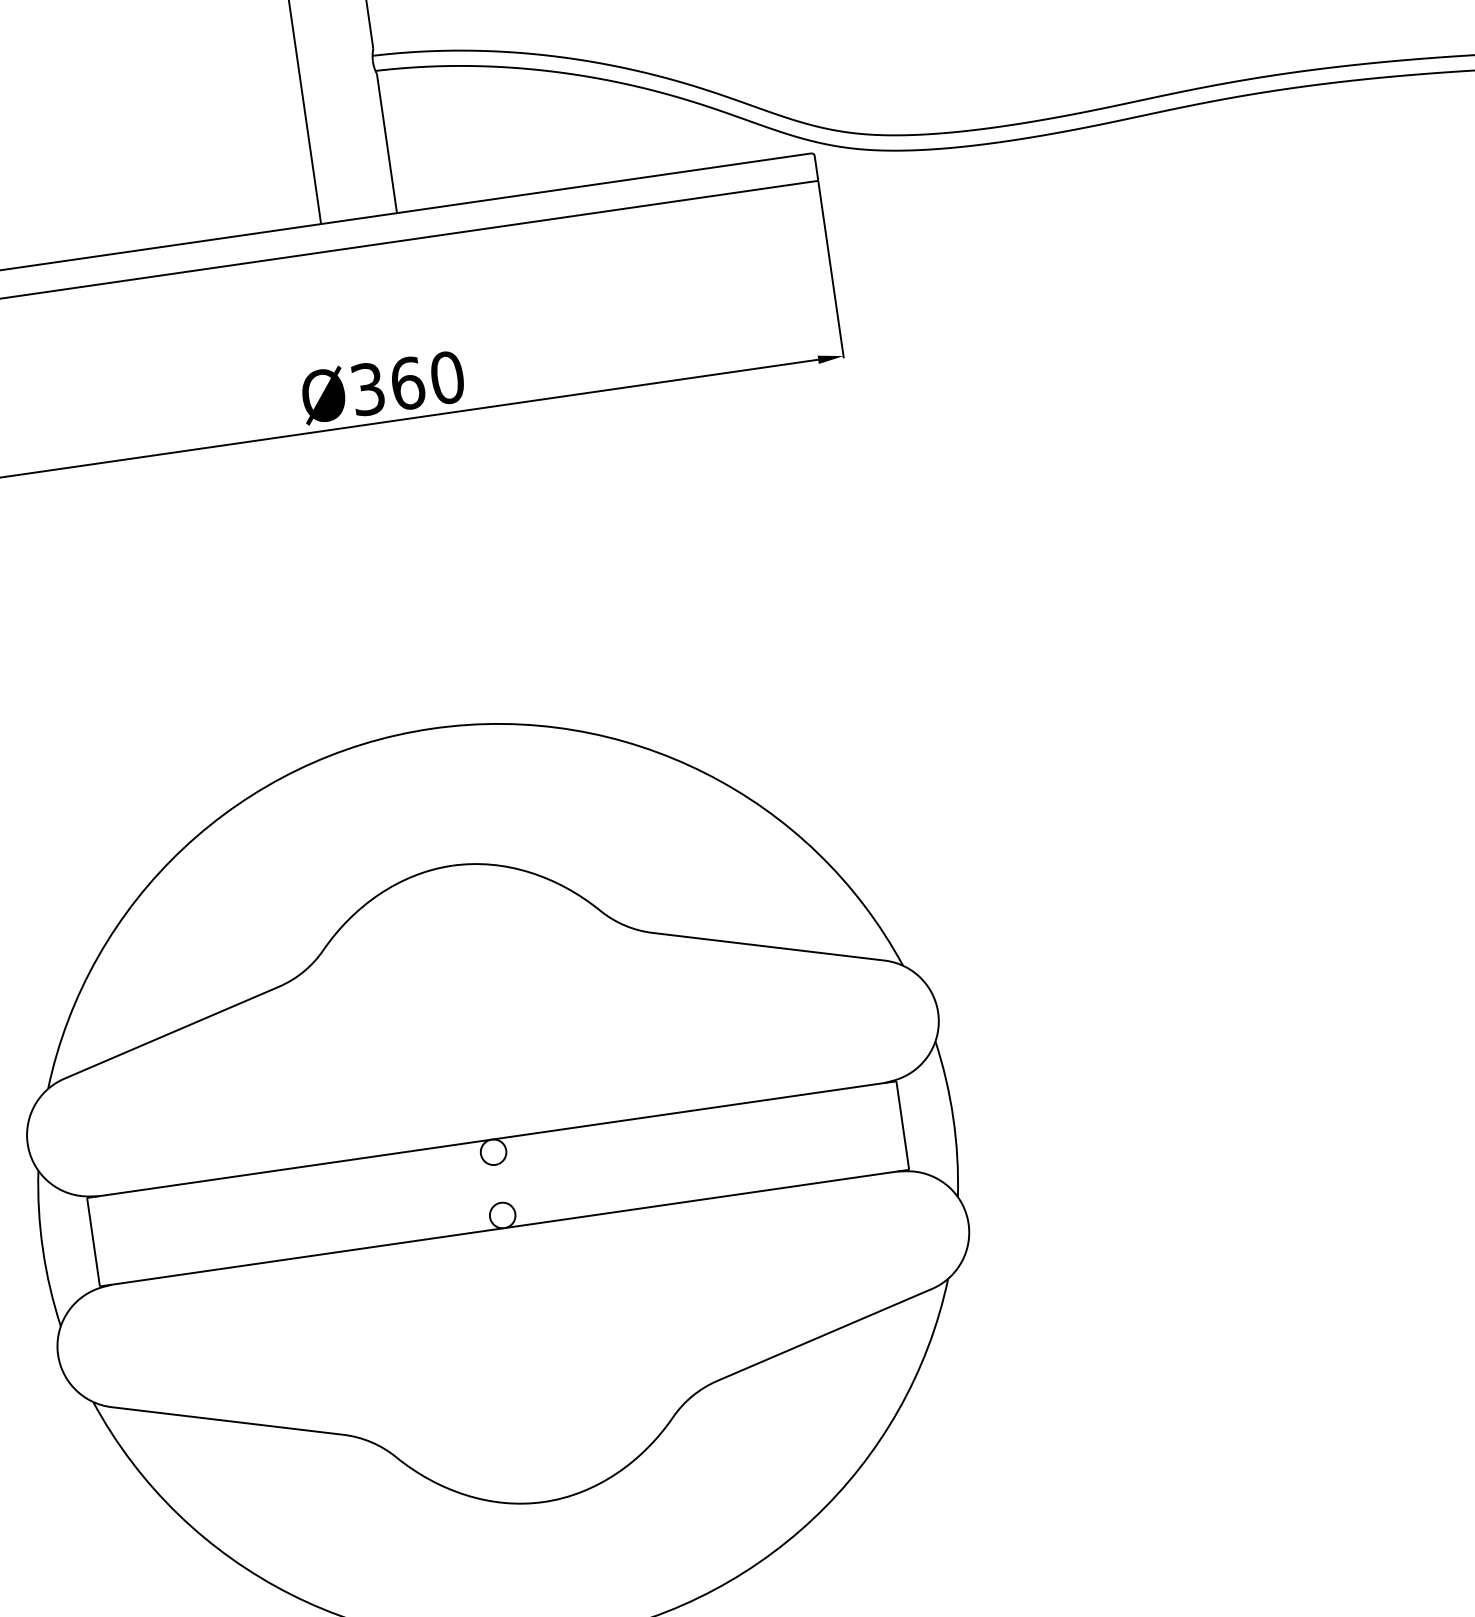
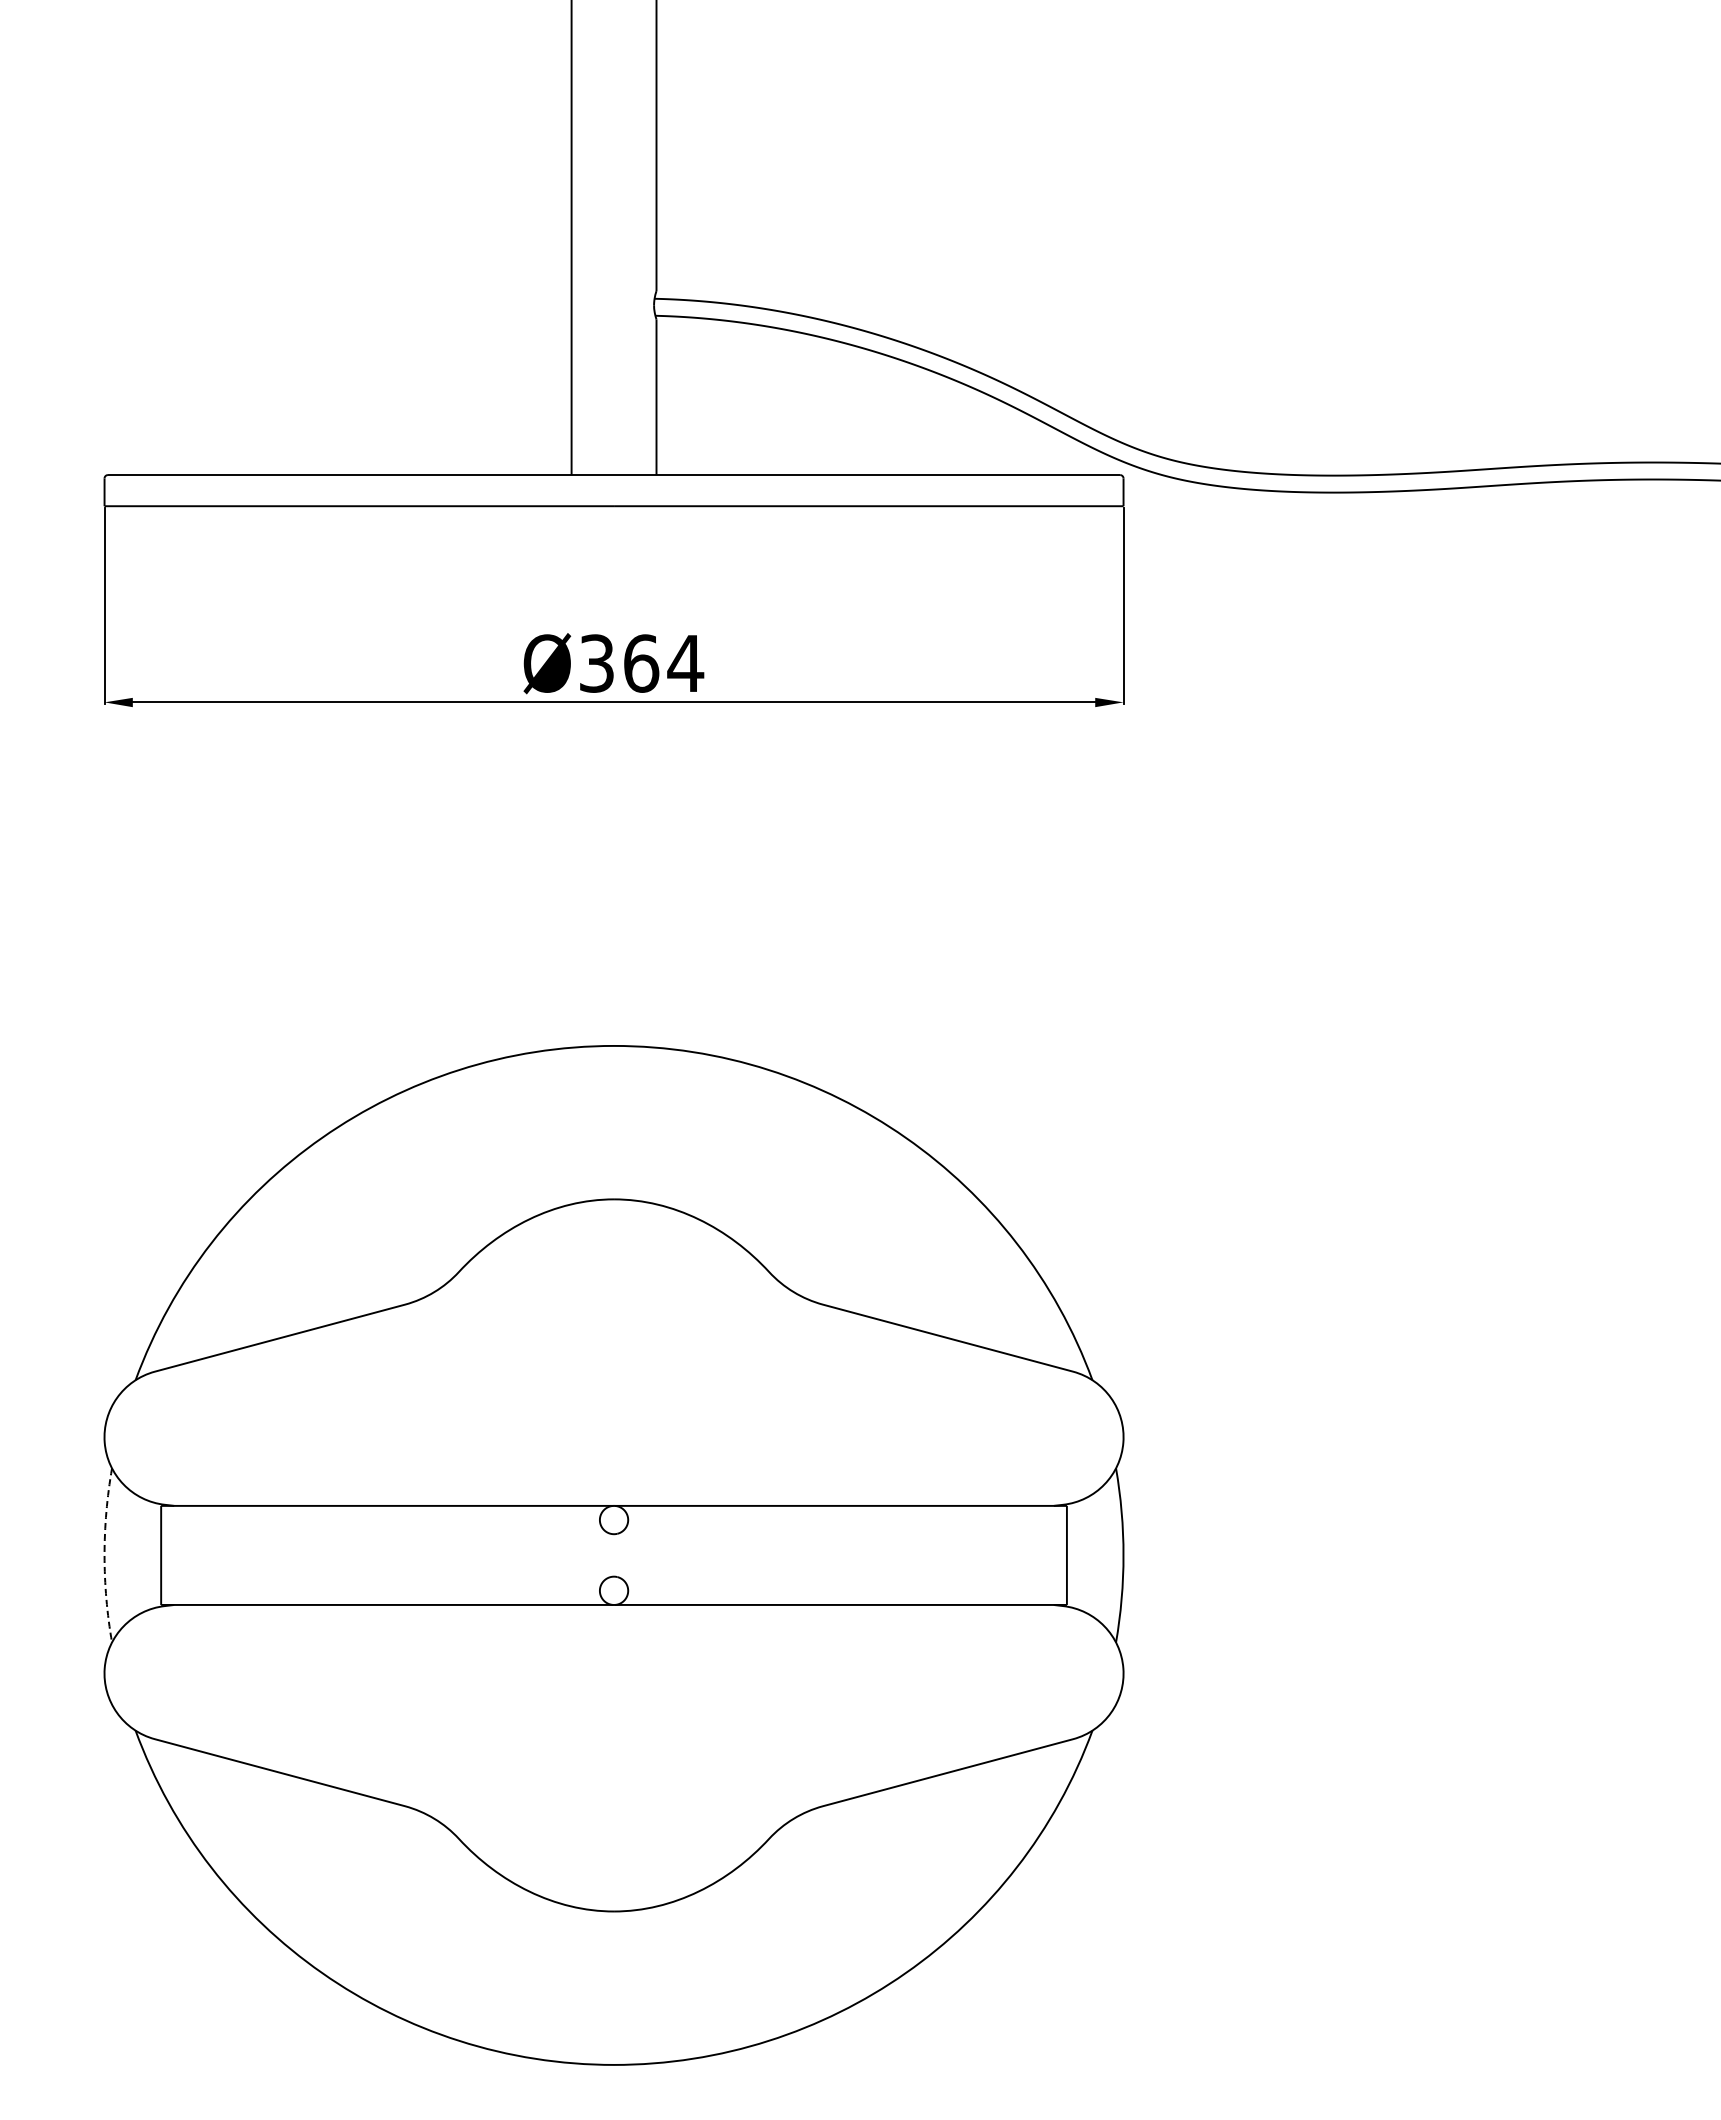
text: (447, 377) -> (685, 663), Ø360 -> Ø364
arc: (42, 1249) -> (104, 1555), solid -> dashed

